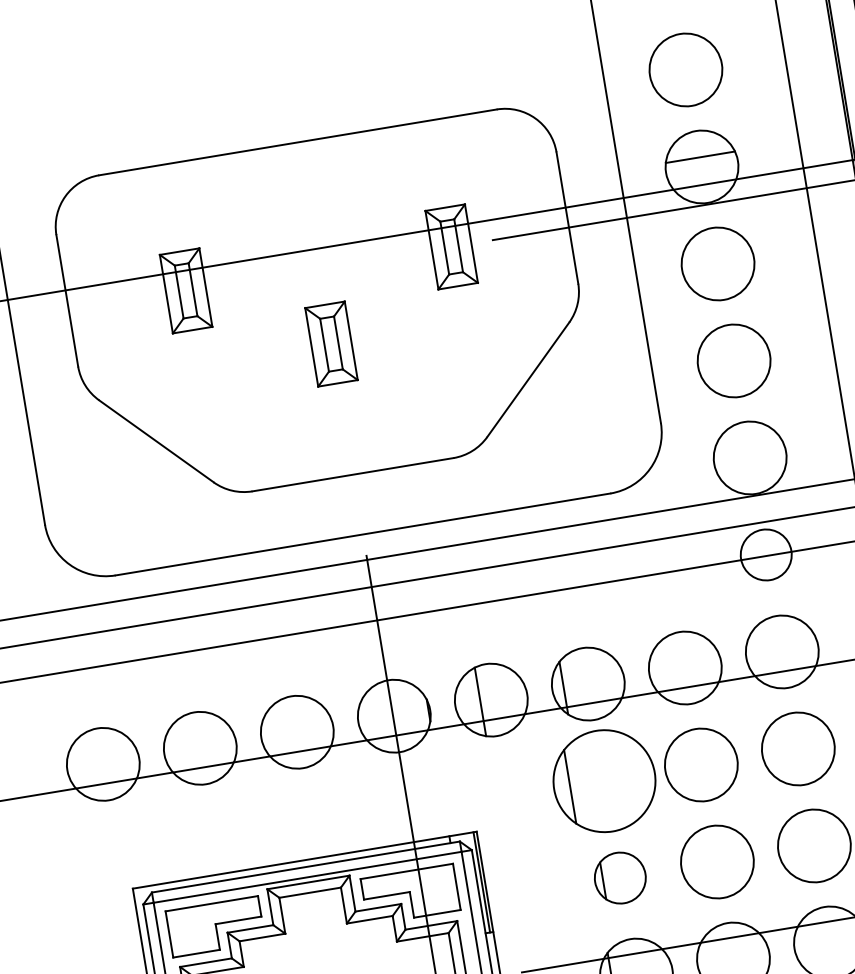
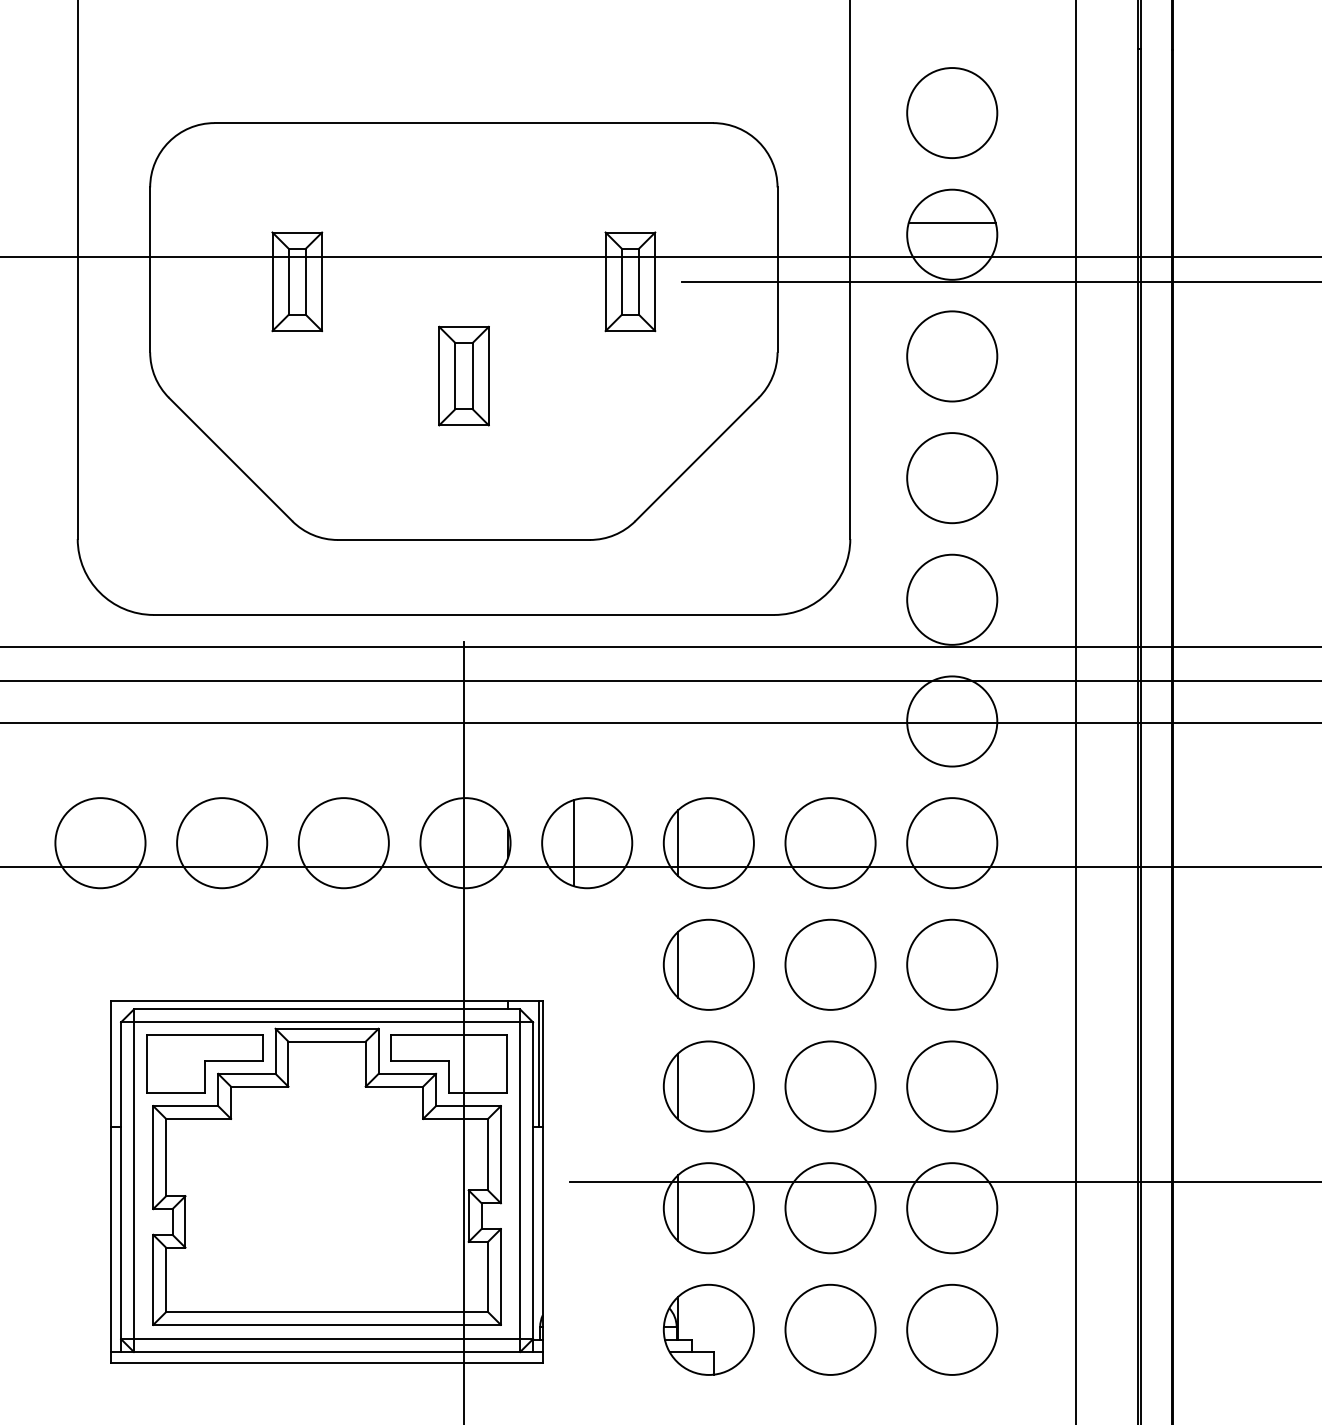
circle: (766, 554) -> (952, 721), size x1.43
part: (604, 780) -> (708, 964), size x0.71
part: (620, 878) -> (708, 1086), size x1.43

